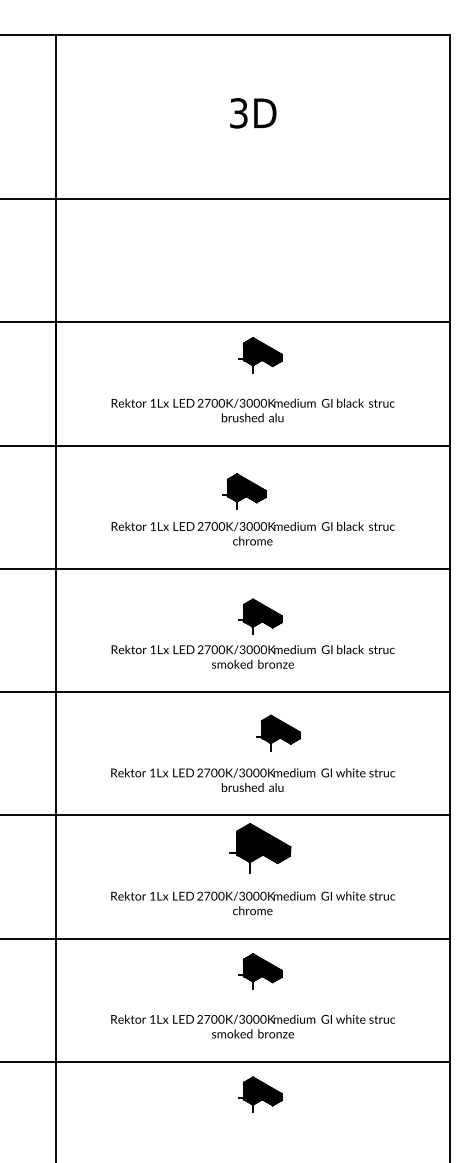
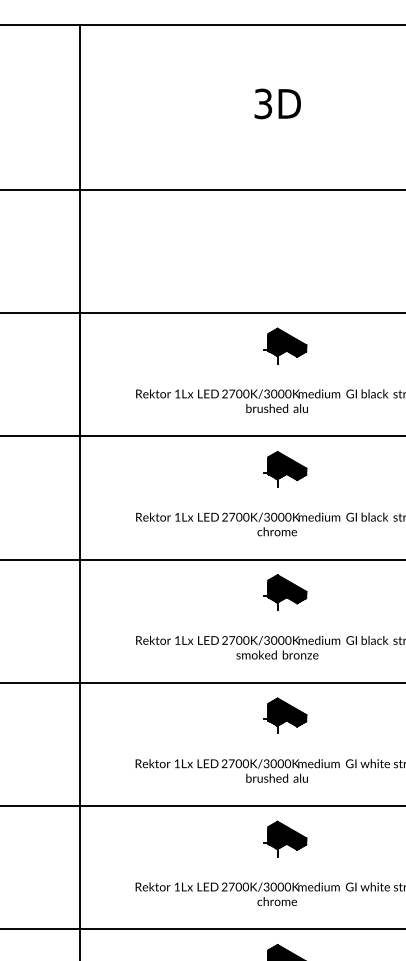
part: (244, 491) -> (284, 469), moved
part: (260, 616) -> (284, 592), moved
part: (278, 732) -> (284, 715), moved
part: (260, 848) -> (284, 839), size x0.71

